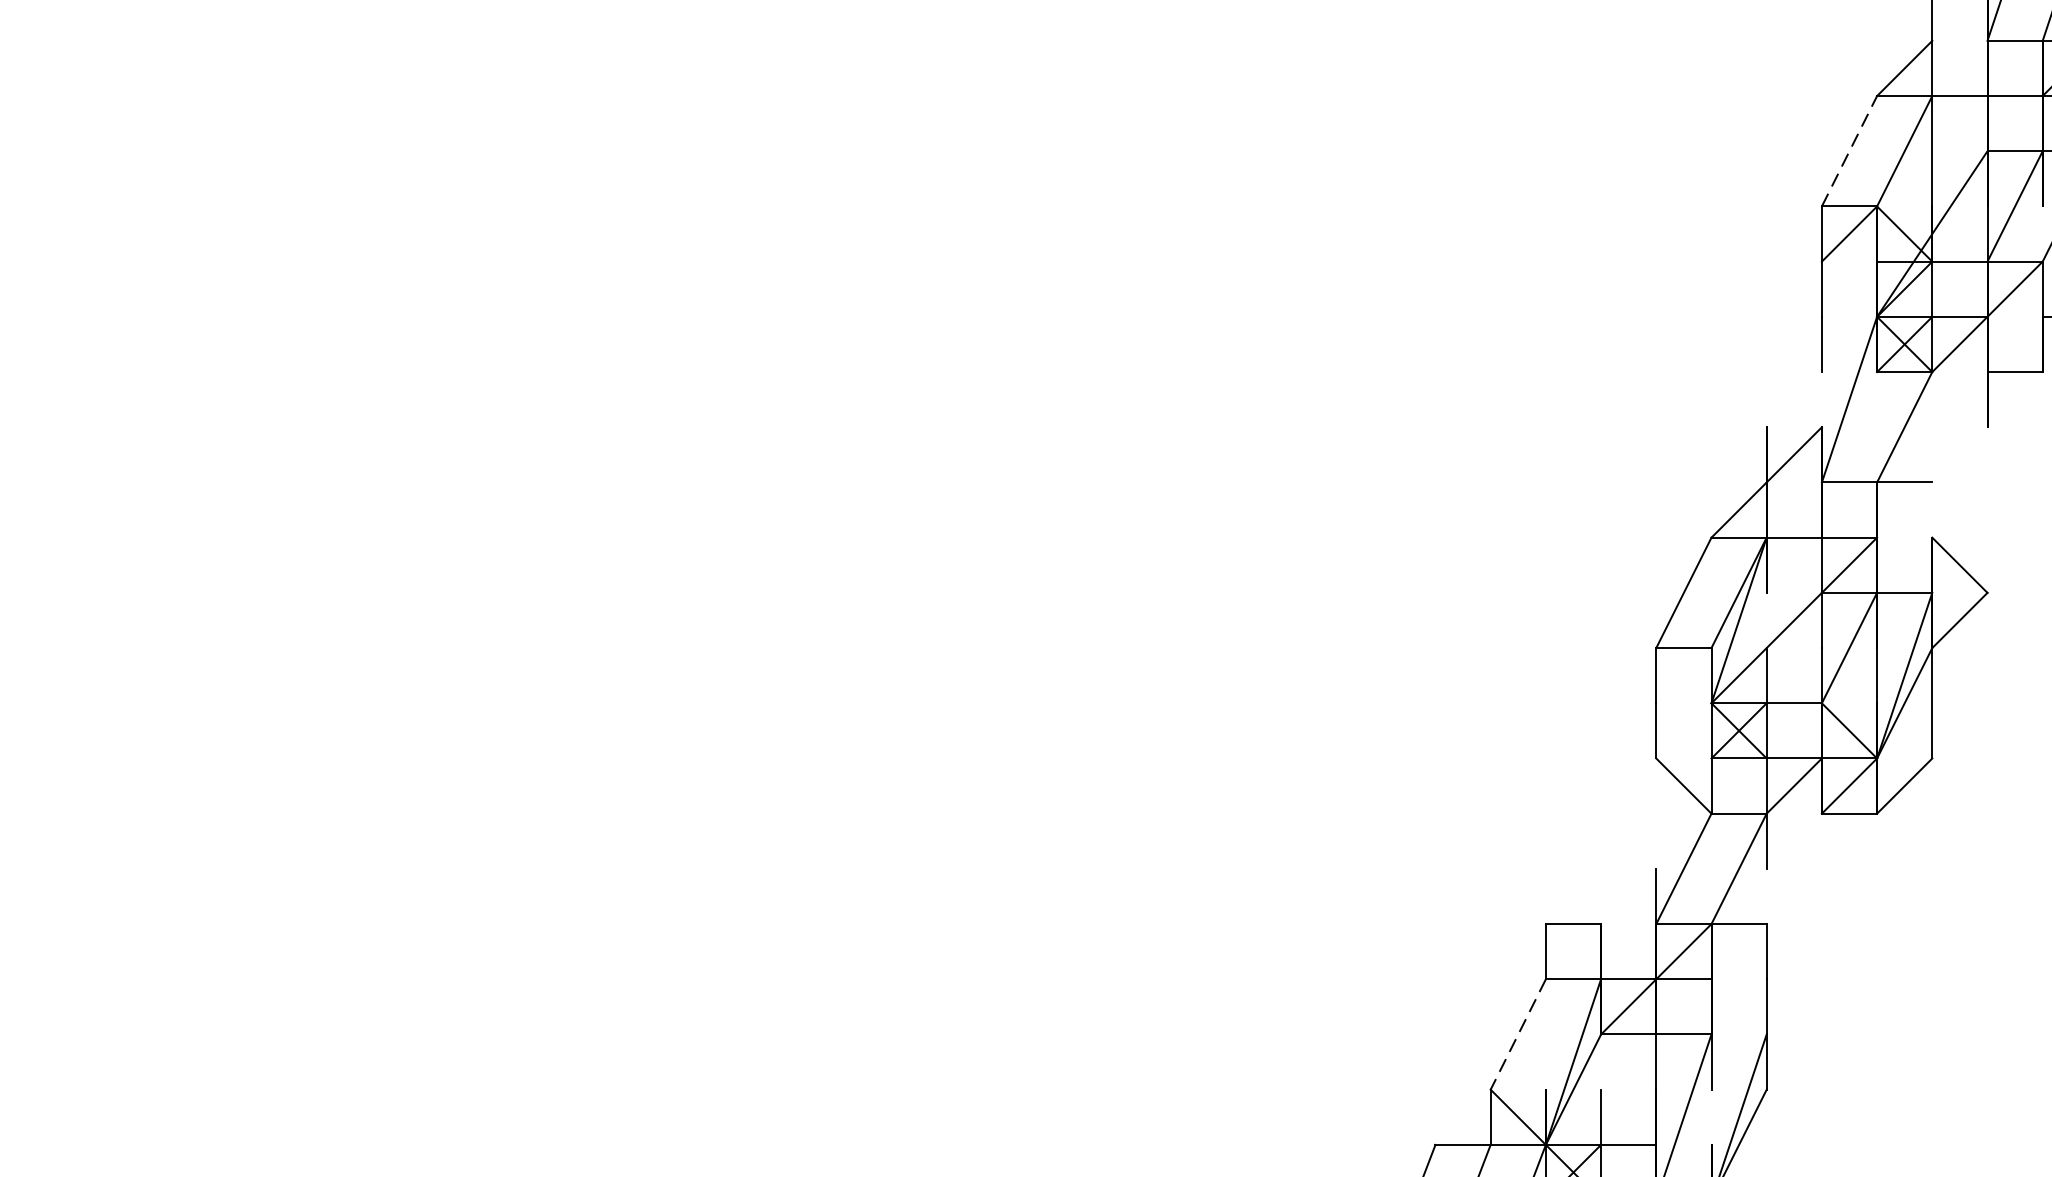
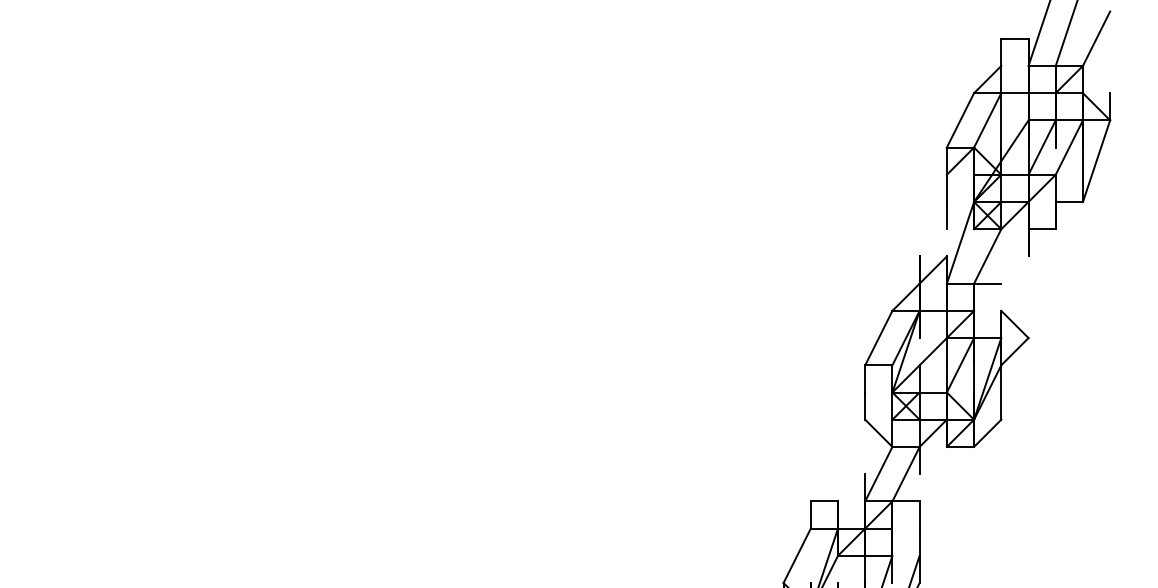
line: (1849, 149) -> (960, 119), dashed -> solid
line: (1516, 1035) -> (796, 556), dashed -> solid

